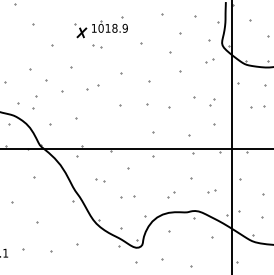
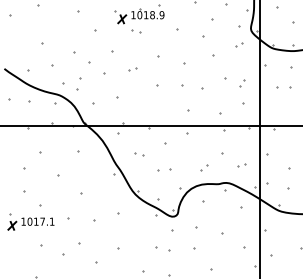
part: (93, 87) -> (132, 69), size x0.62

